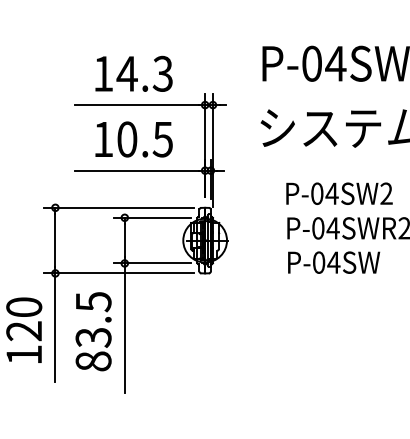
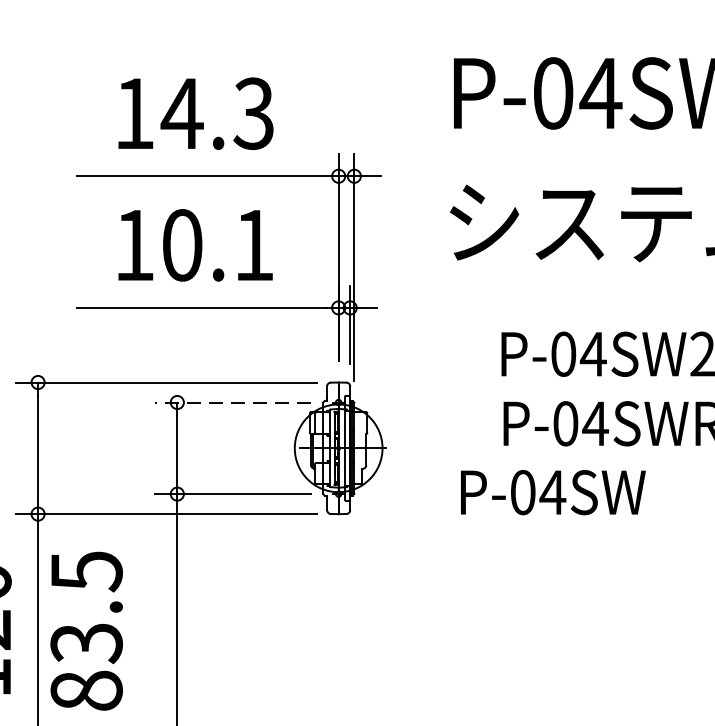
text: (162, 139) -> (253, 245), 10.5 -> 10.1
line: (152, 217) -> (232, 401), solid -> dashed
text: (334, 262) -> (554, 492), moved
text: (93, 331) -> (86, 630), moved

